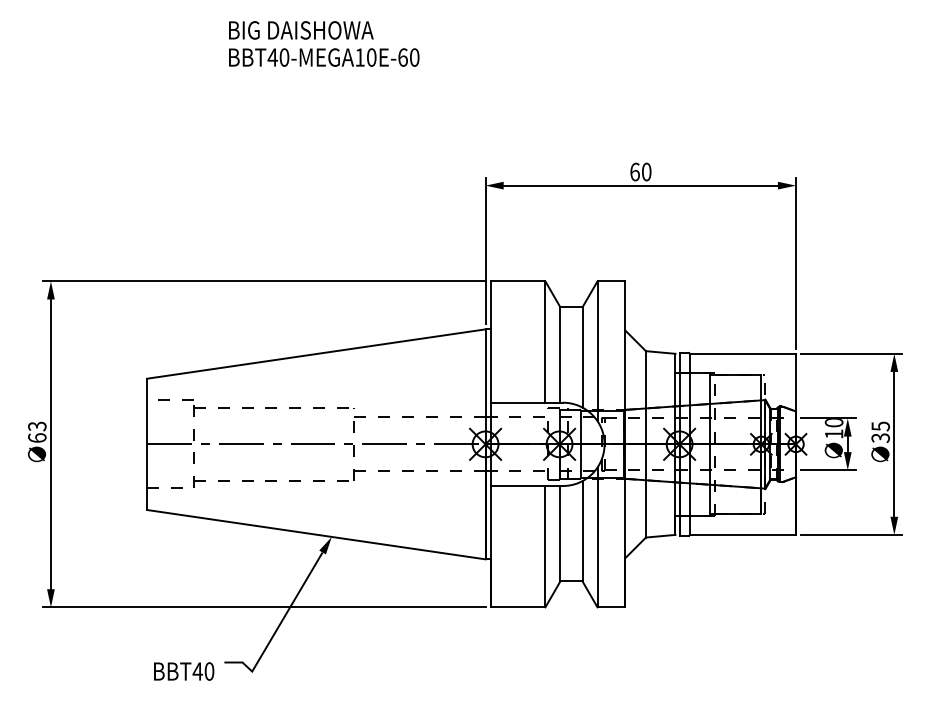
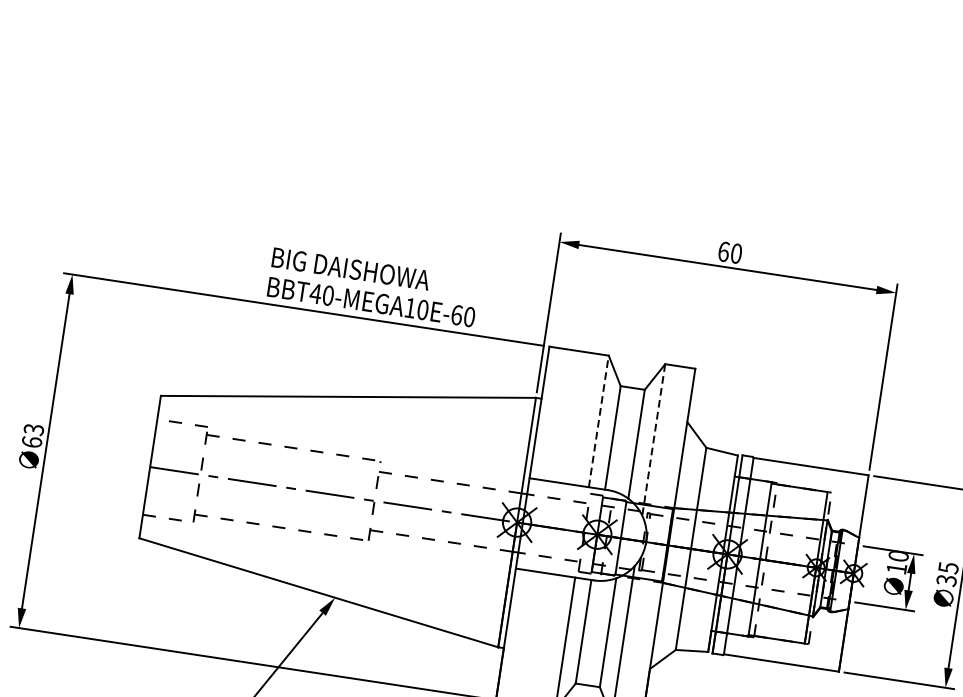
text: (324, 43) -> (374, 287), moved
line: (545, 342) -> (598, 421), solid -> dashed
line: (597, 351) -> (653, 440), solid -> dashed

